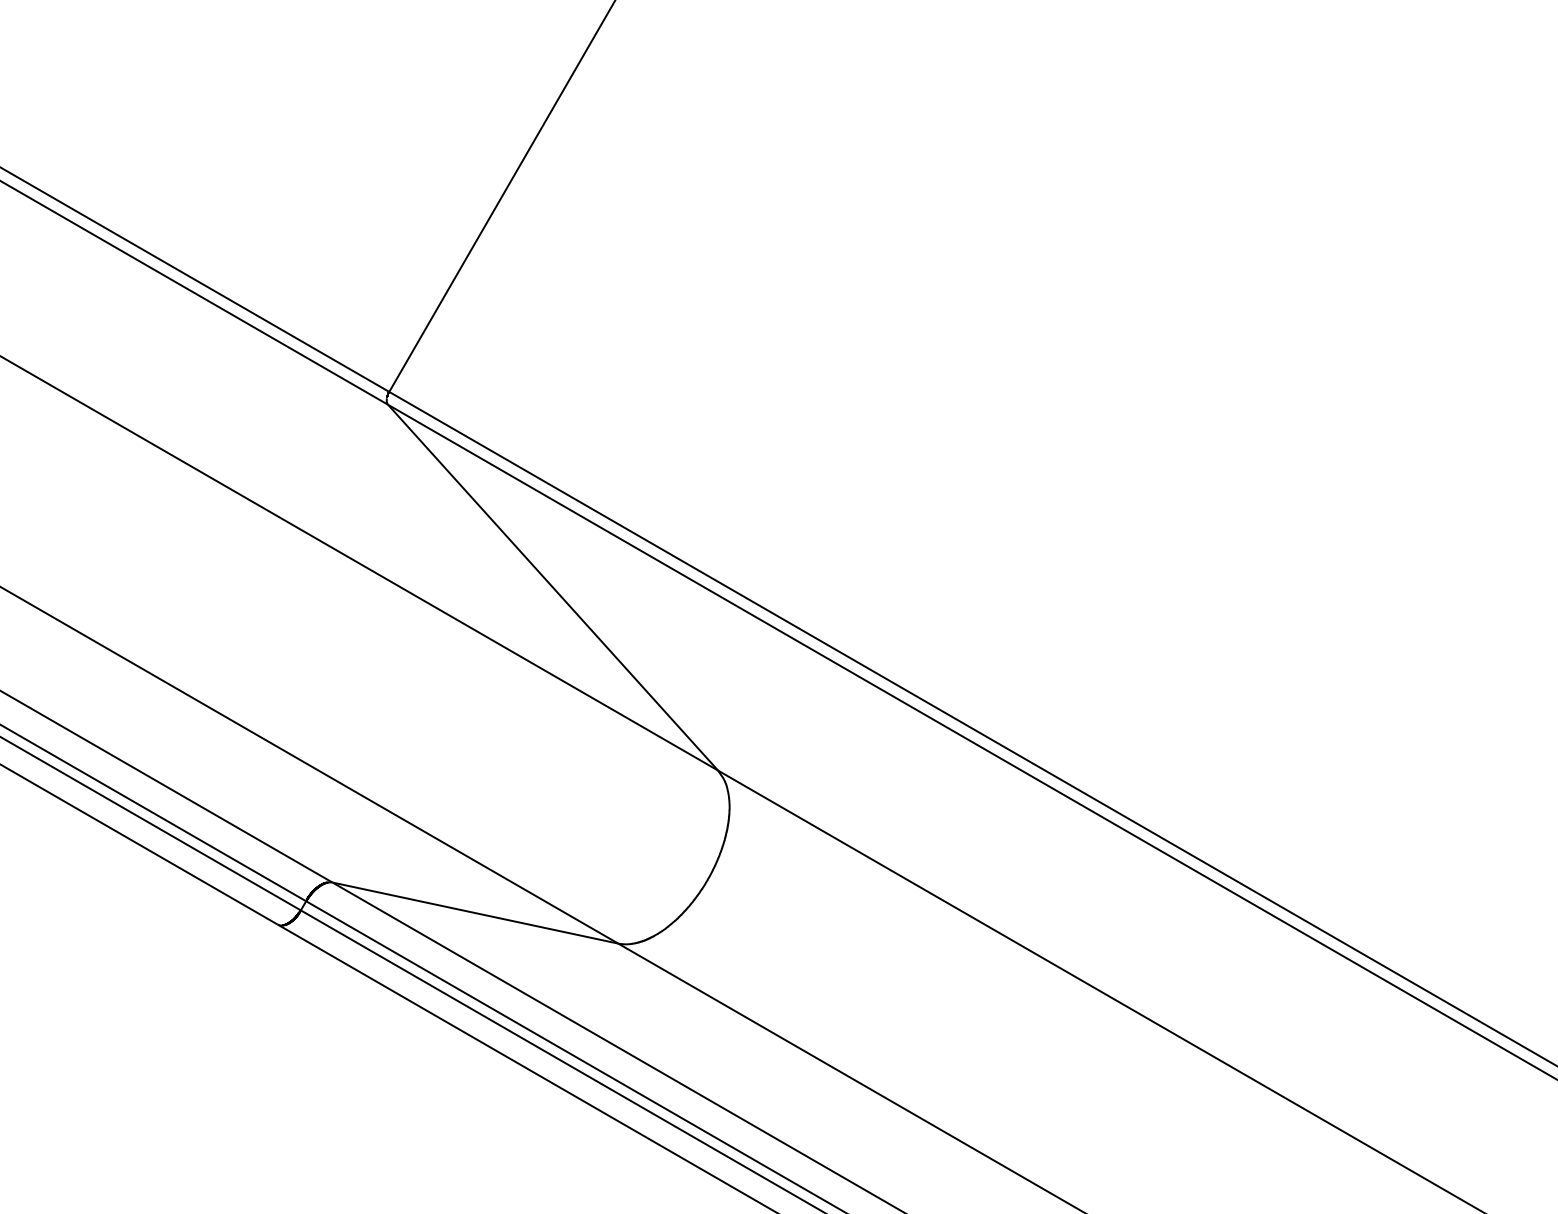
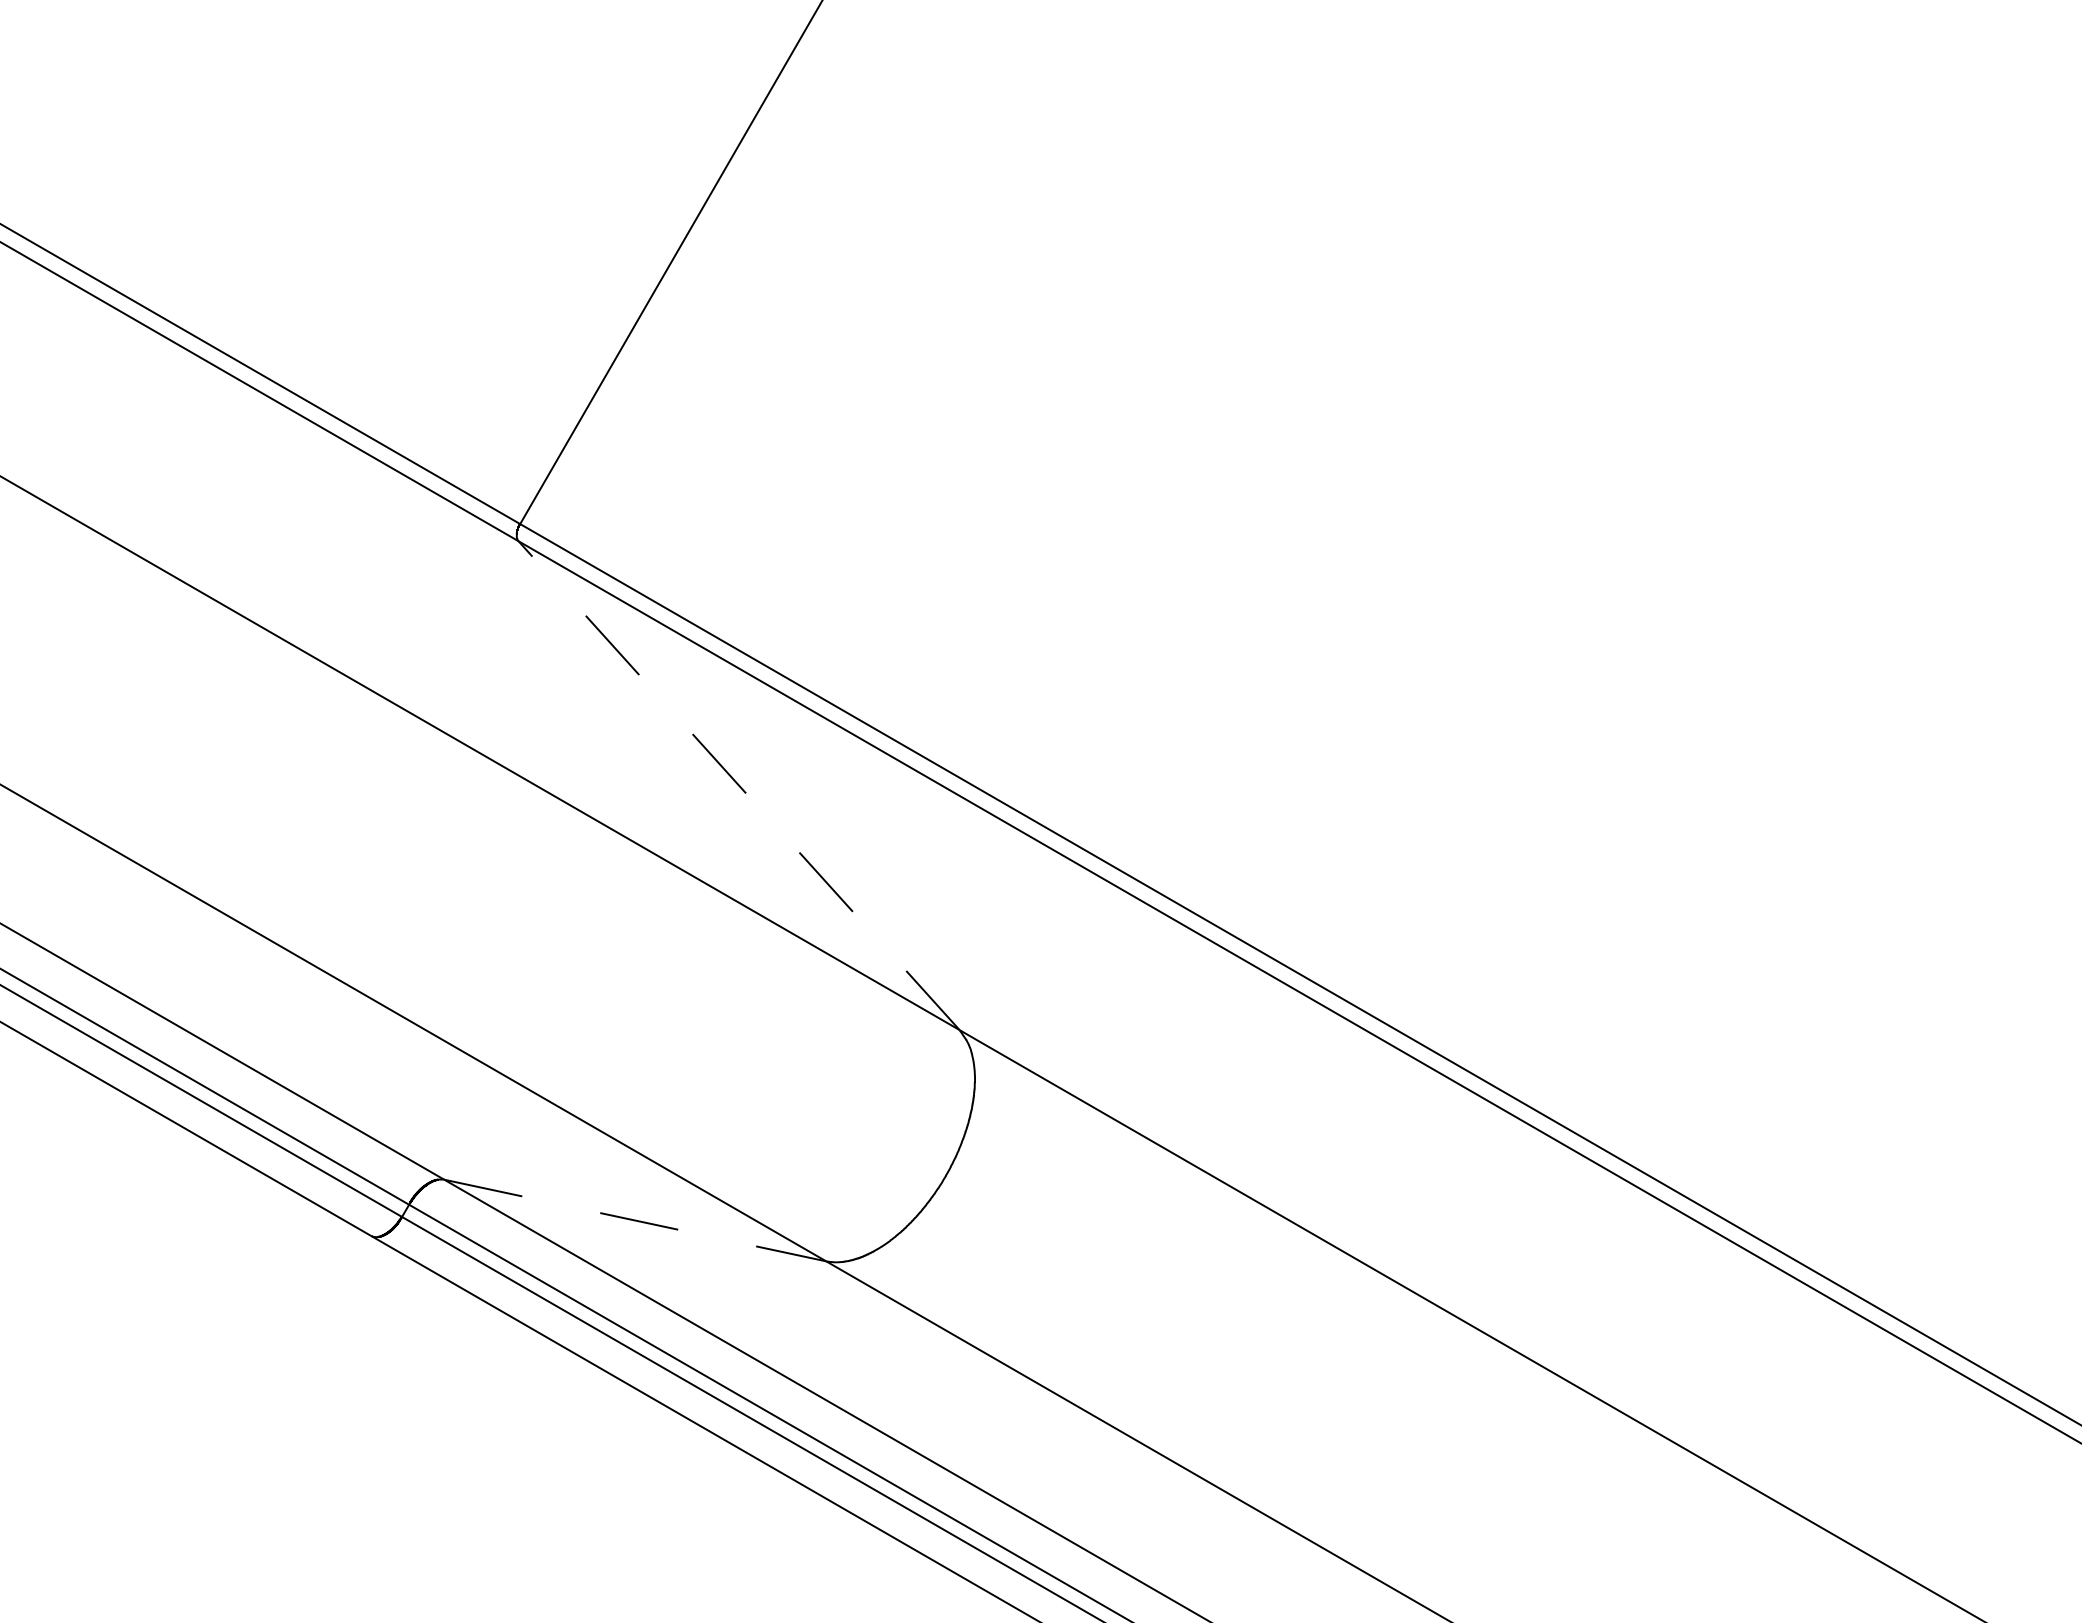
line: (552, 587) -> (738, 785), solid -> dashed
line: (475, 913) -> (635, 1220), solid -> dashed

